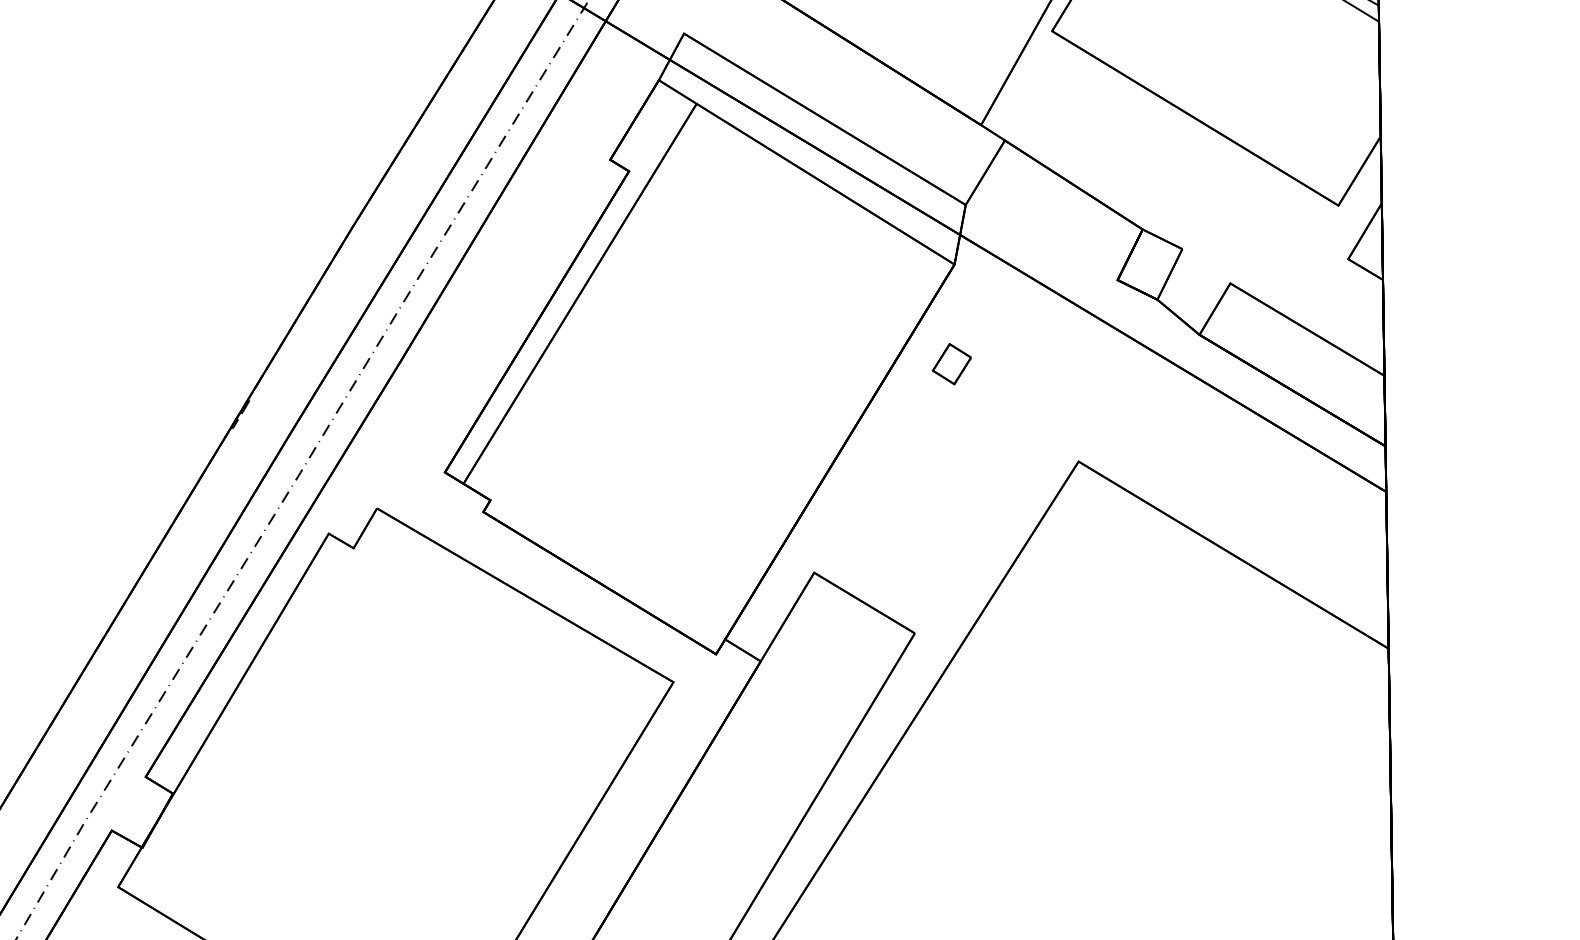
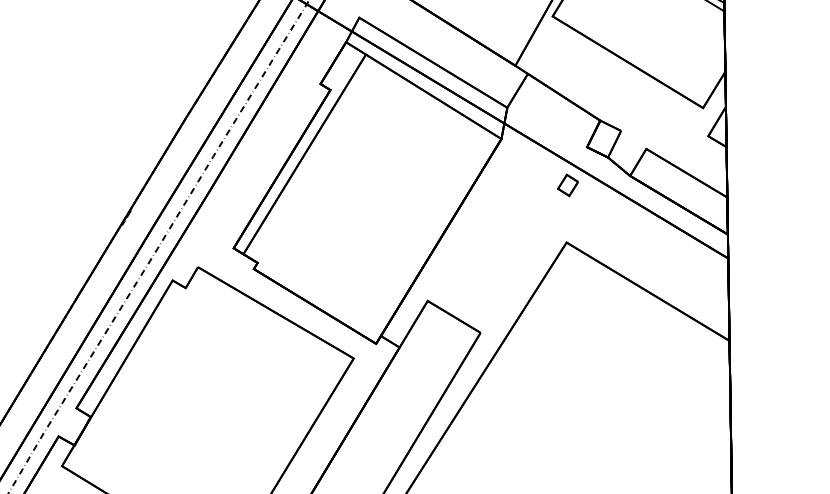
part: (950, 364) -> (567, 185), moved

